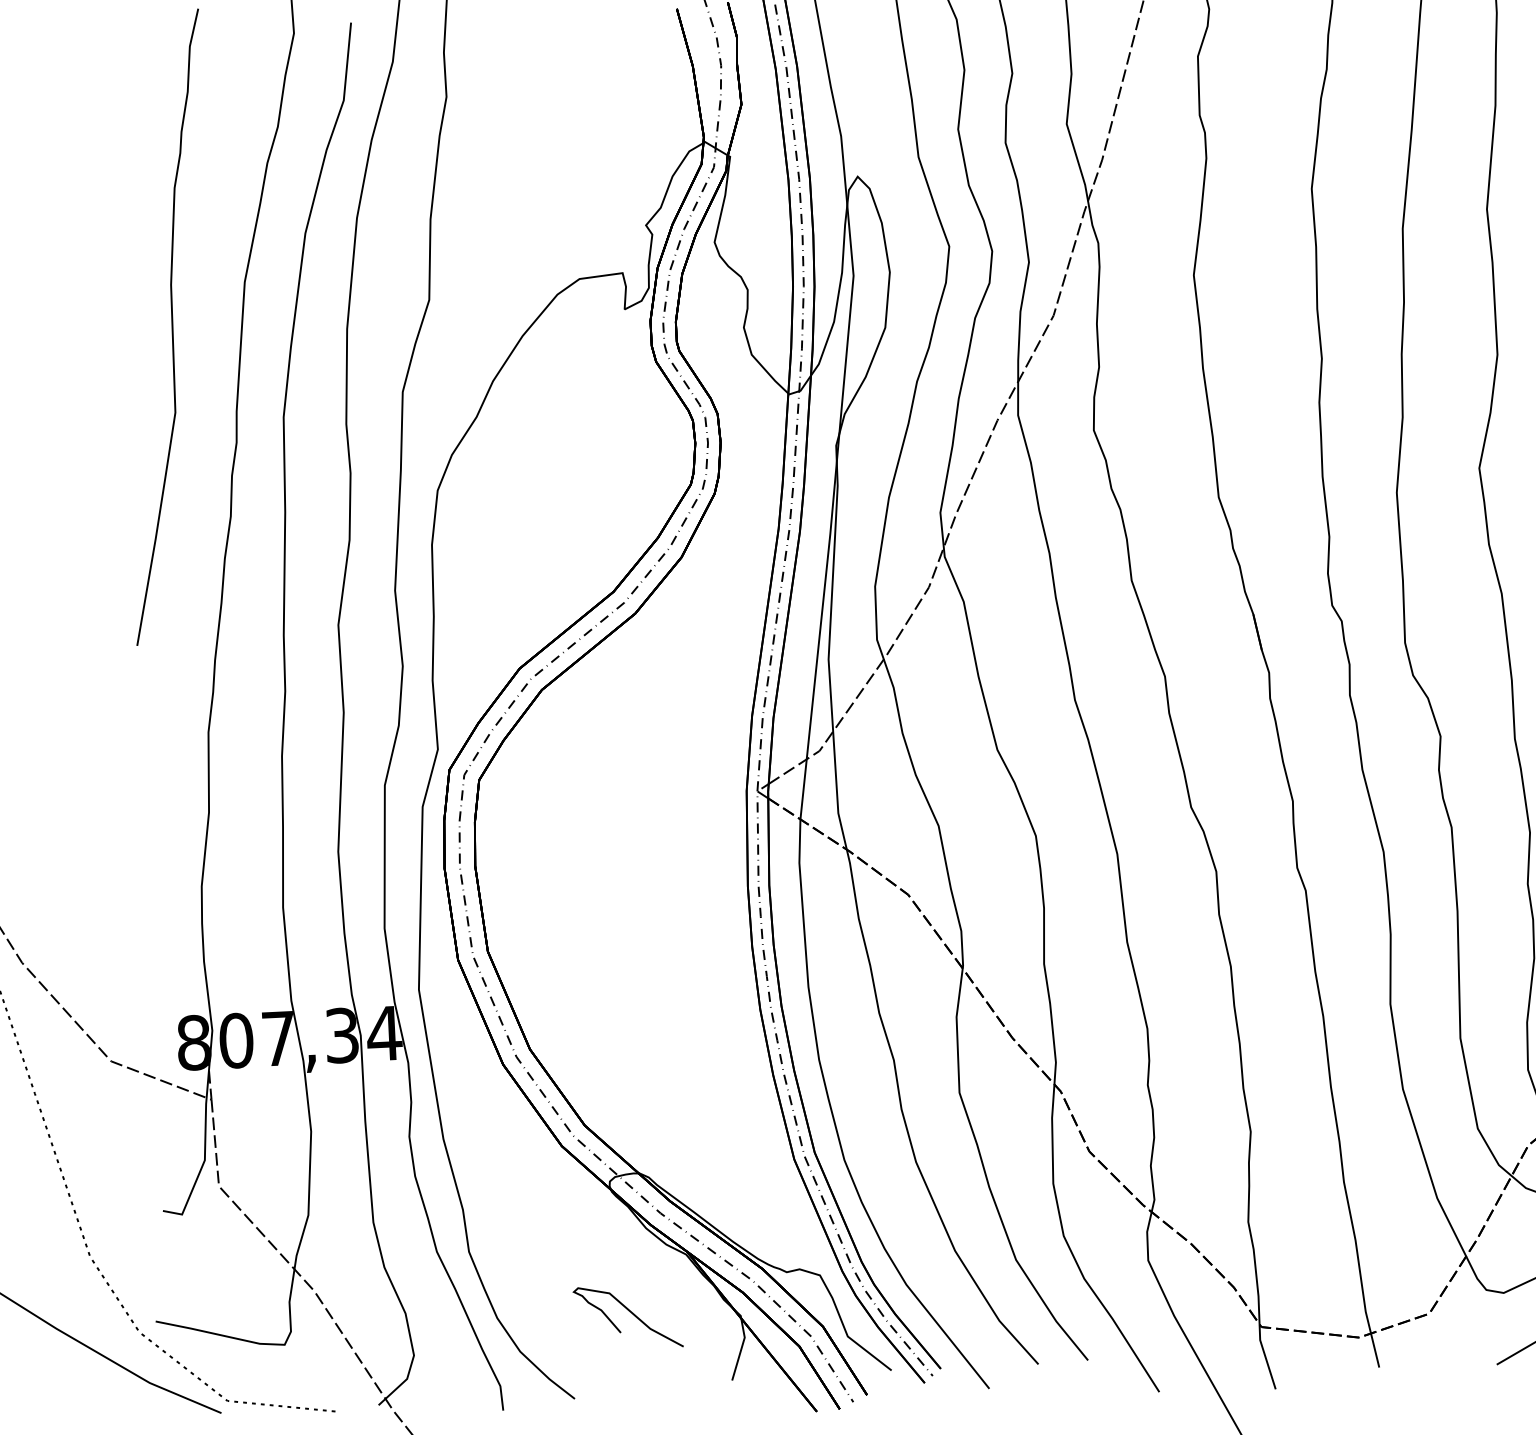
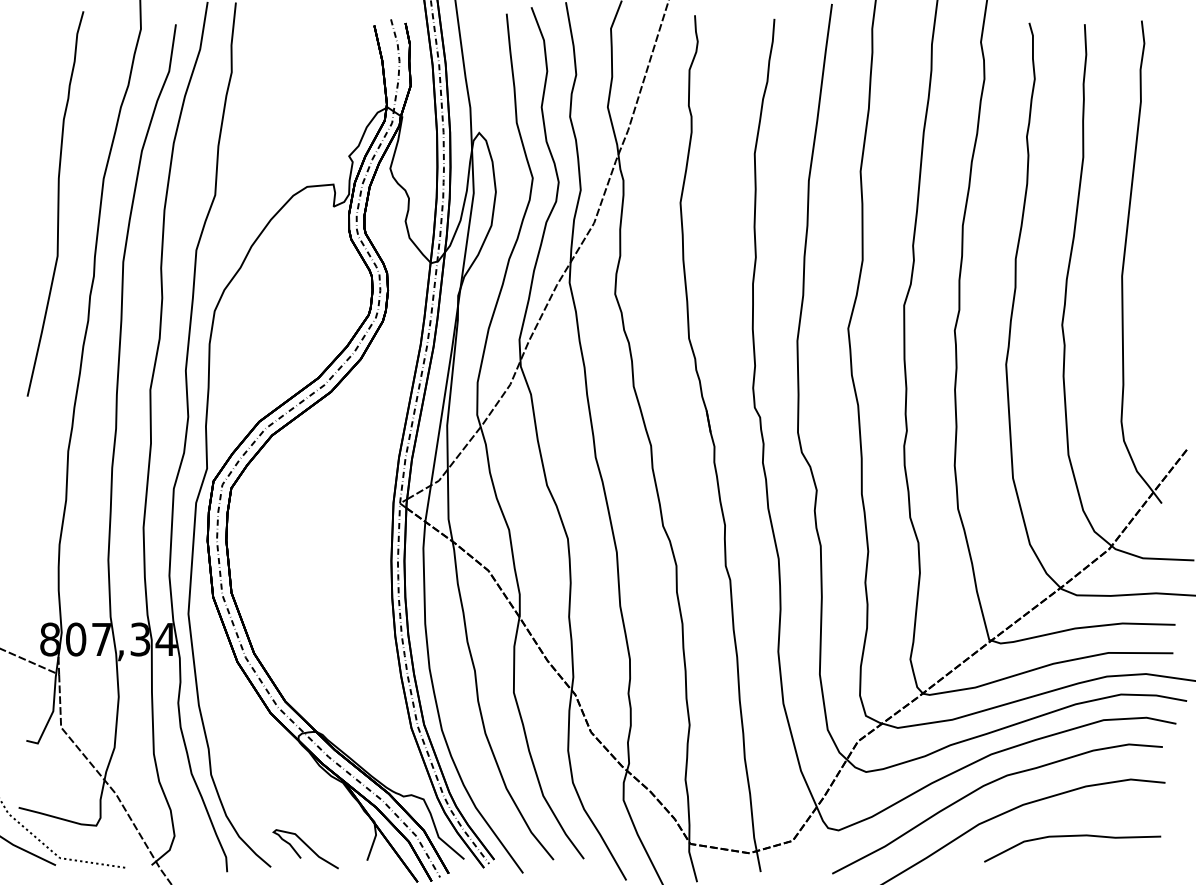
curve: (630, 1314) -> (307, 847), moved

